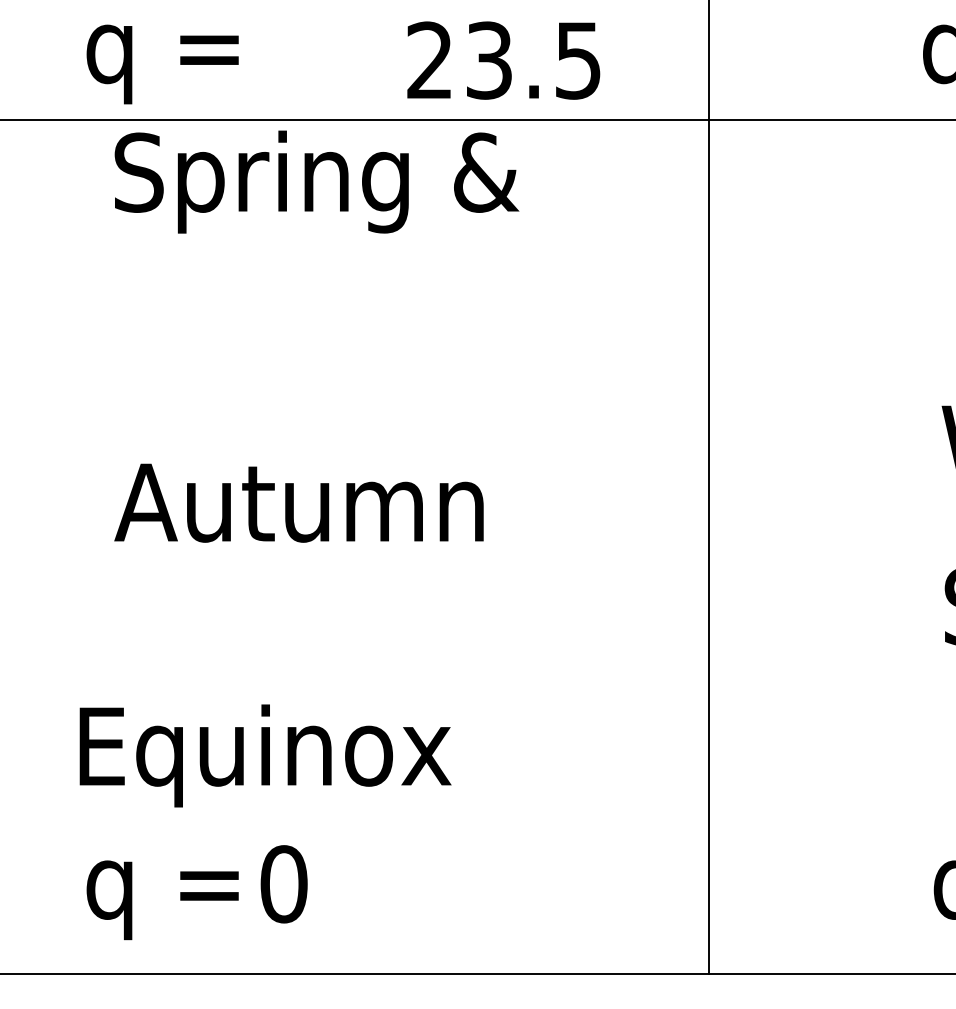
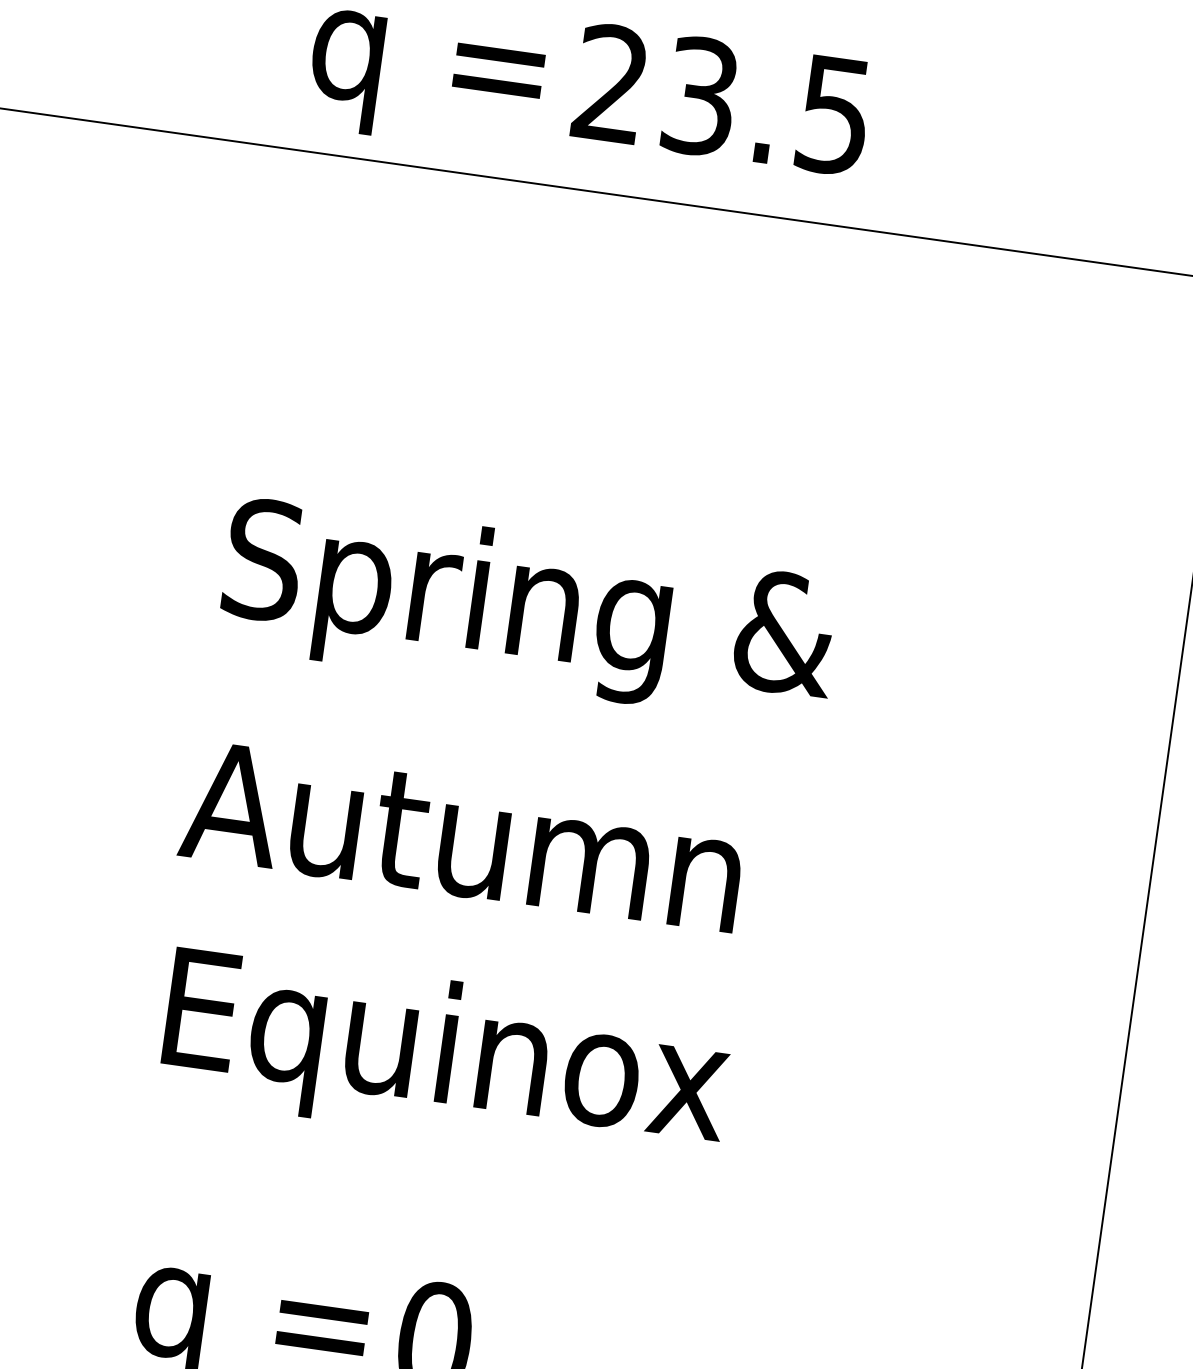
text: (503, 60) -> (721, 99), moved
text: (316, 181) -> (528, 610), moved
text: (298, 502) -> (461, 835), moved
text: (265, 755) -> (446, 1057), moved

